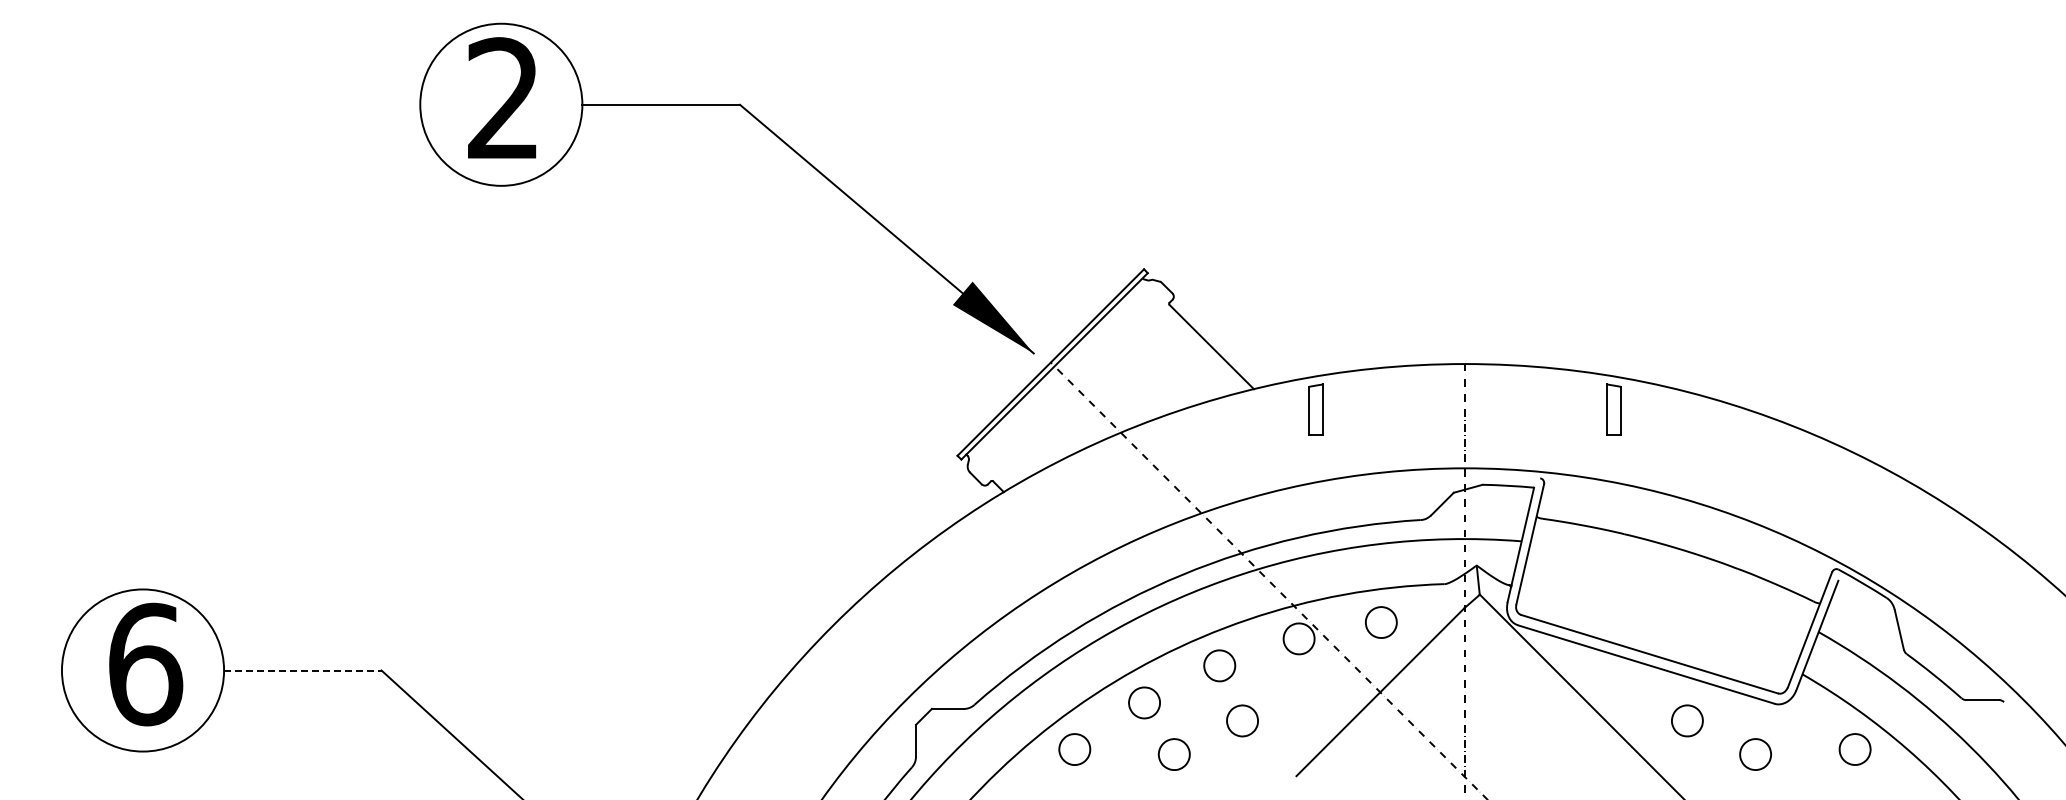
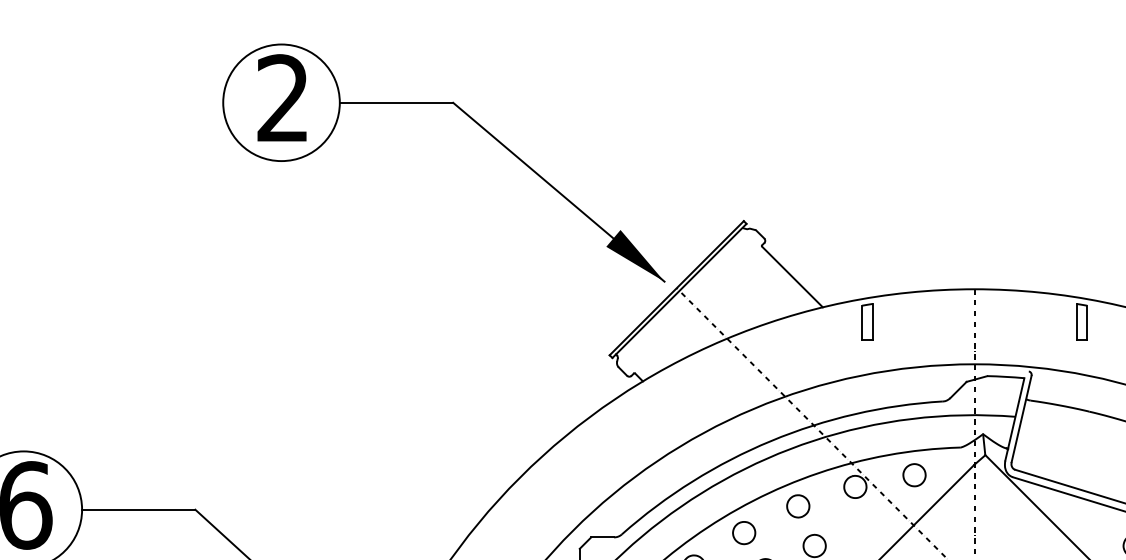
line: (302, 670) -> (138, 509), dashed -> solid

